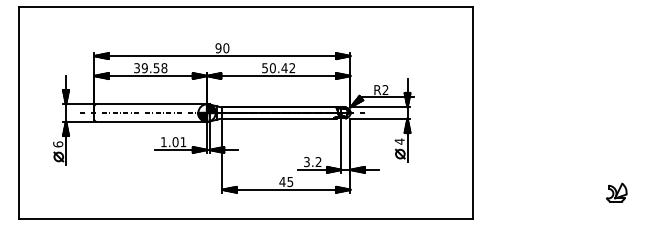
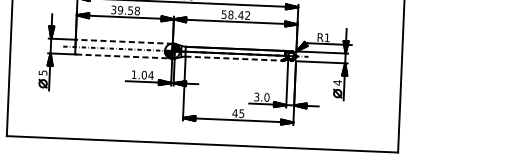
text: (272, 67) -> (230, 14), 50.42 -> 58.42
text: (385, 89) -> (327, 37), R2 -> R1
line: (151, 104) -> (124, 41), solid -> dashed
line: (279, 118) -> (234, 58), solid -> dashed
line: (151, 121) -> (124, 56), solid -> dashed
text: (183, 142) -> (151, 75), 1.01 -> 1.04
text: (58, 144) -> (43, 72), 6 -> 5
text: (318, 162) -> (266, 97), 3.2 -> 3.0

